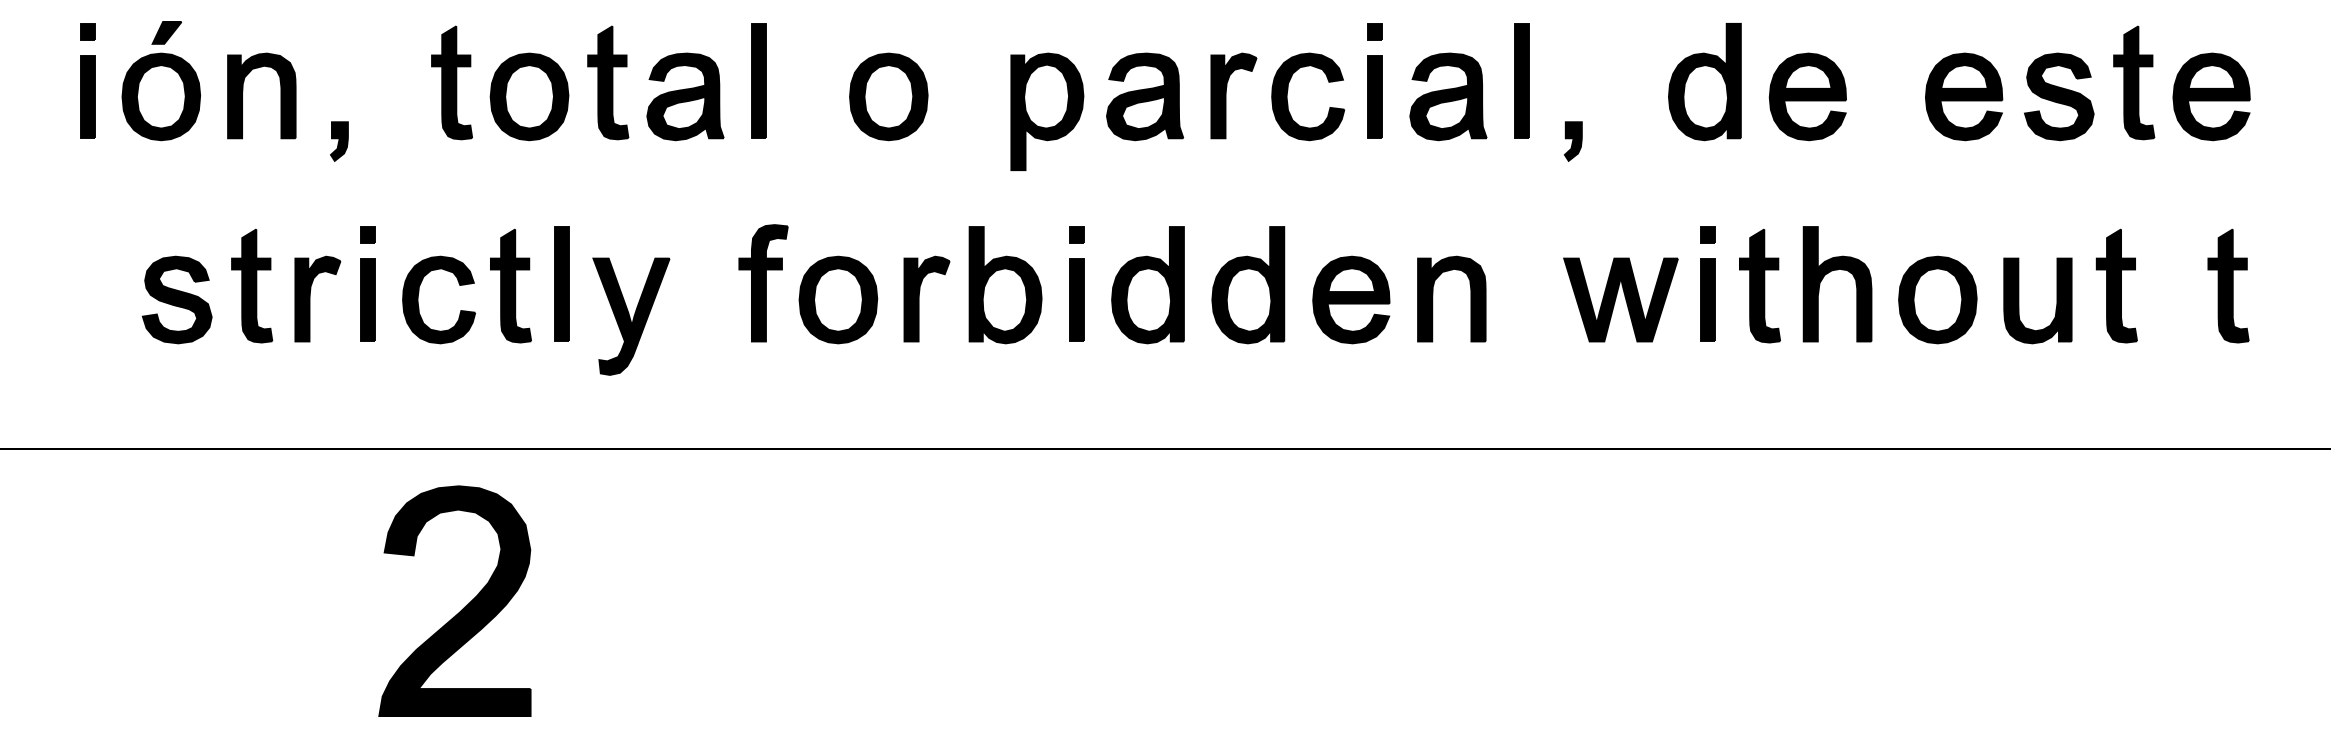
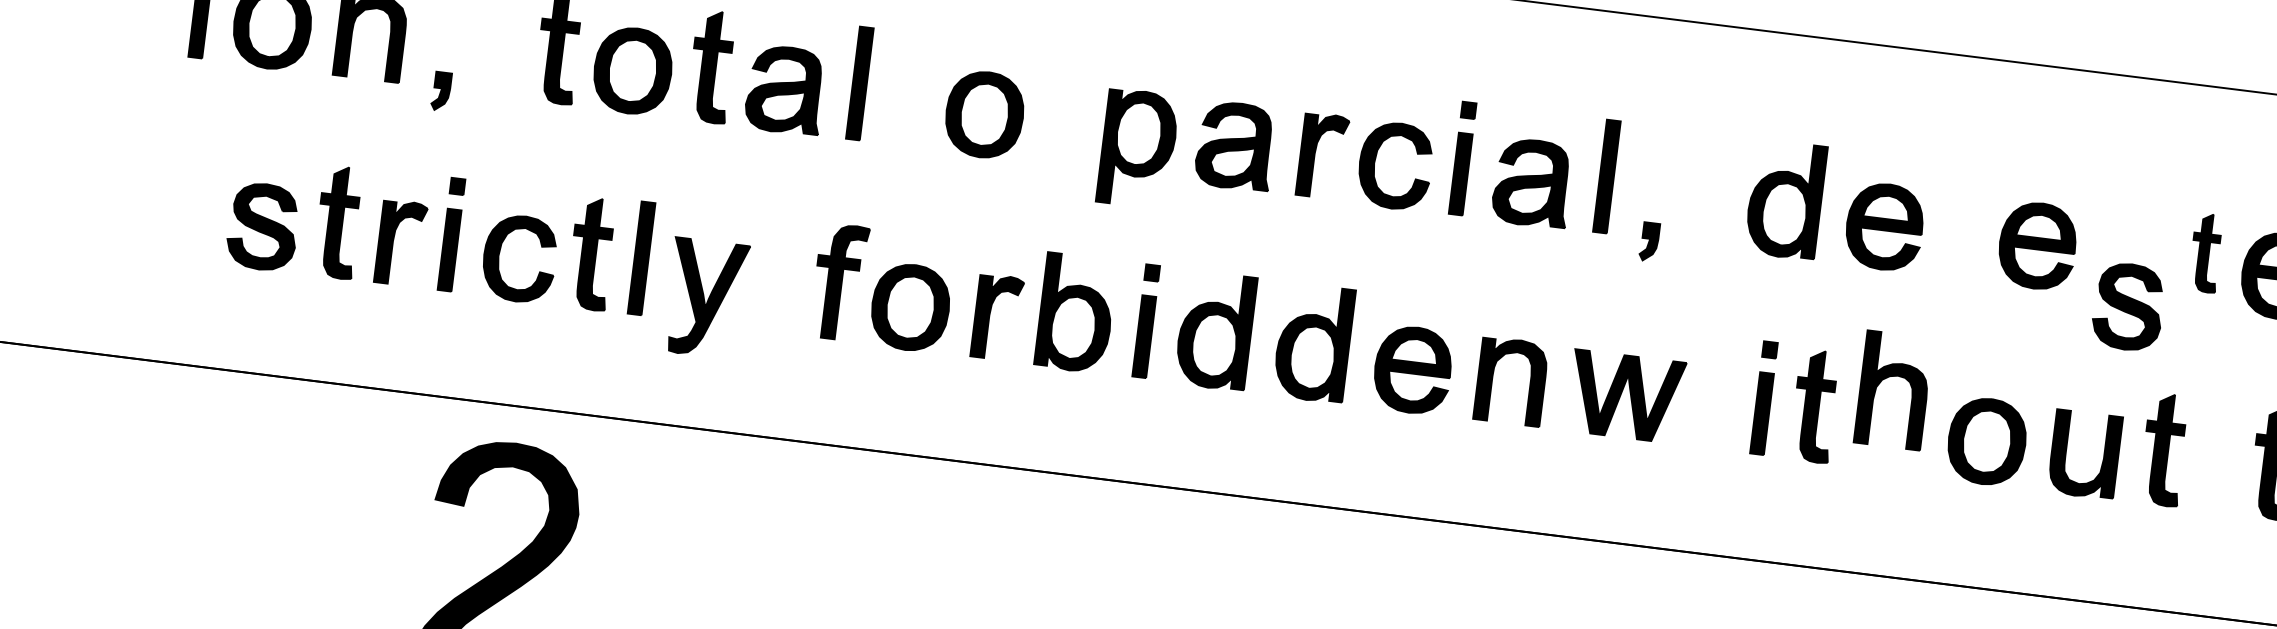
part: (2134, 82) -> (2206, 252), size x0.7
part: (2059, 96) -> (2128, 306), moved
part: (1830, 272) -> (1888, 378), moved
part: (1620, 299) -> (1625, 396), moved

